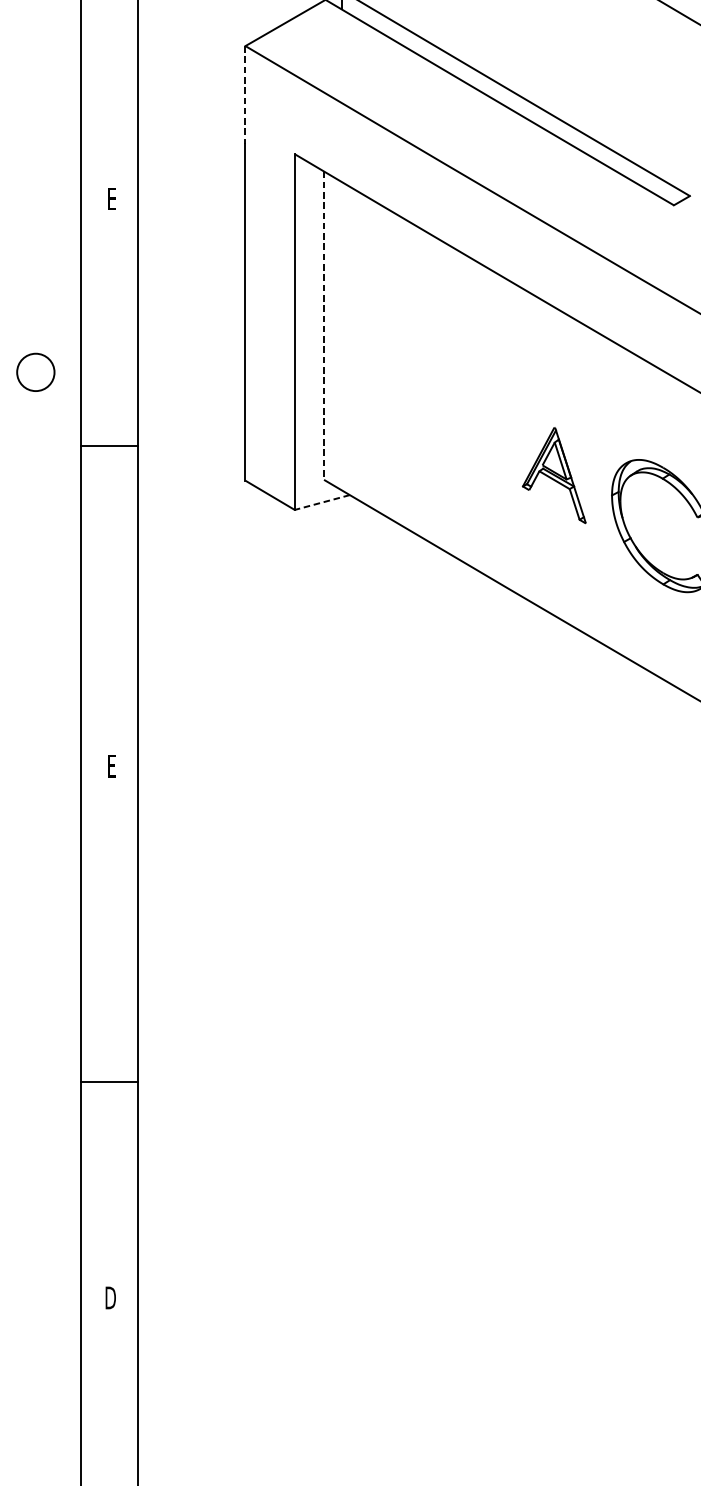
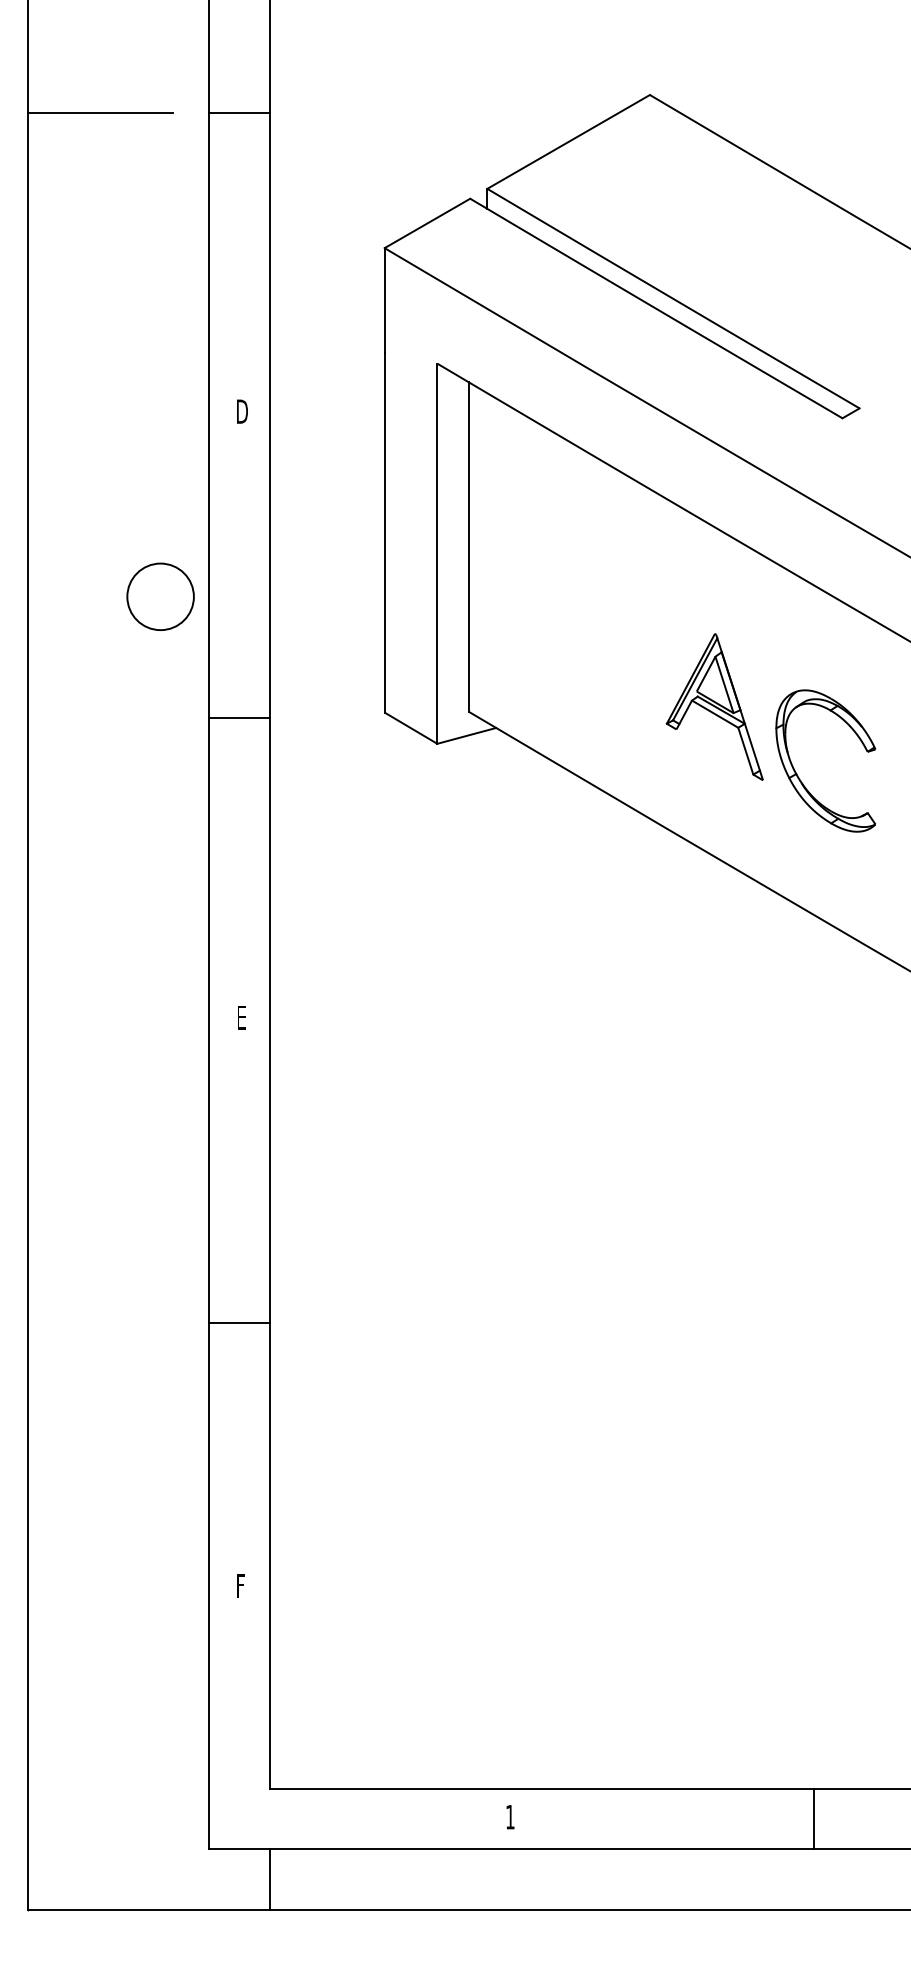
line: (245, 96) -> (384, 301), dashed -> solid
text: (112, 198) -> (242, 411), E -> D
line: (323, 325) -> (468, 546), dashed -> solid
circle: (35, 372) -> (160, 596), size x1.67
line: (109, 446) -> (239, 717), moved
part: (554, 475) -> (714, 706), size x1.43
line: (322, 503) -> (466, 736), dashed -> solid
line: (109, 1081) -> (239, 1322), moved
text: (110, 1297) -> (240, 1585), D -> F

